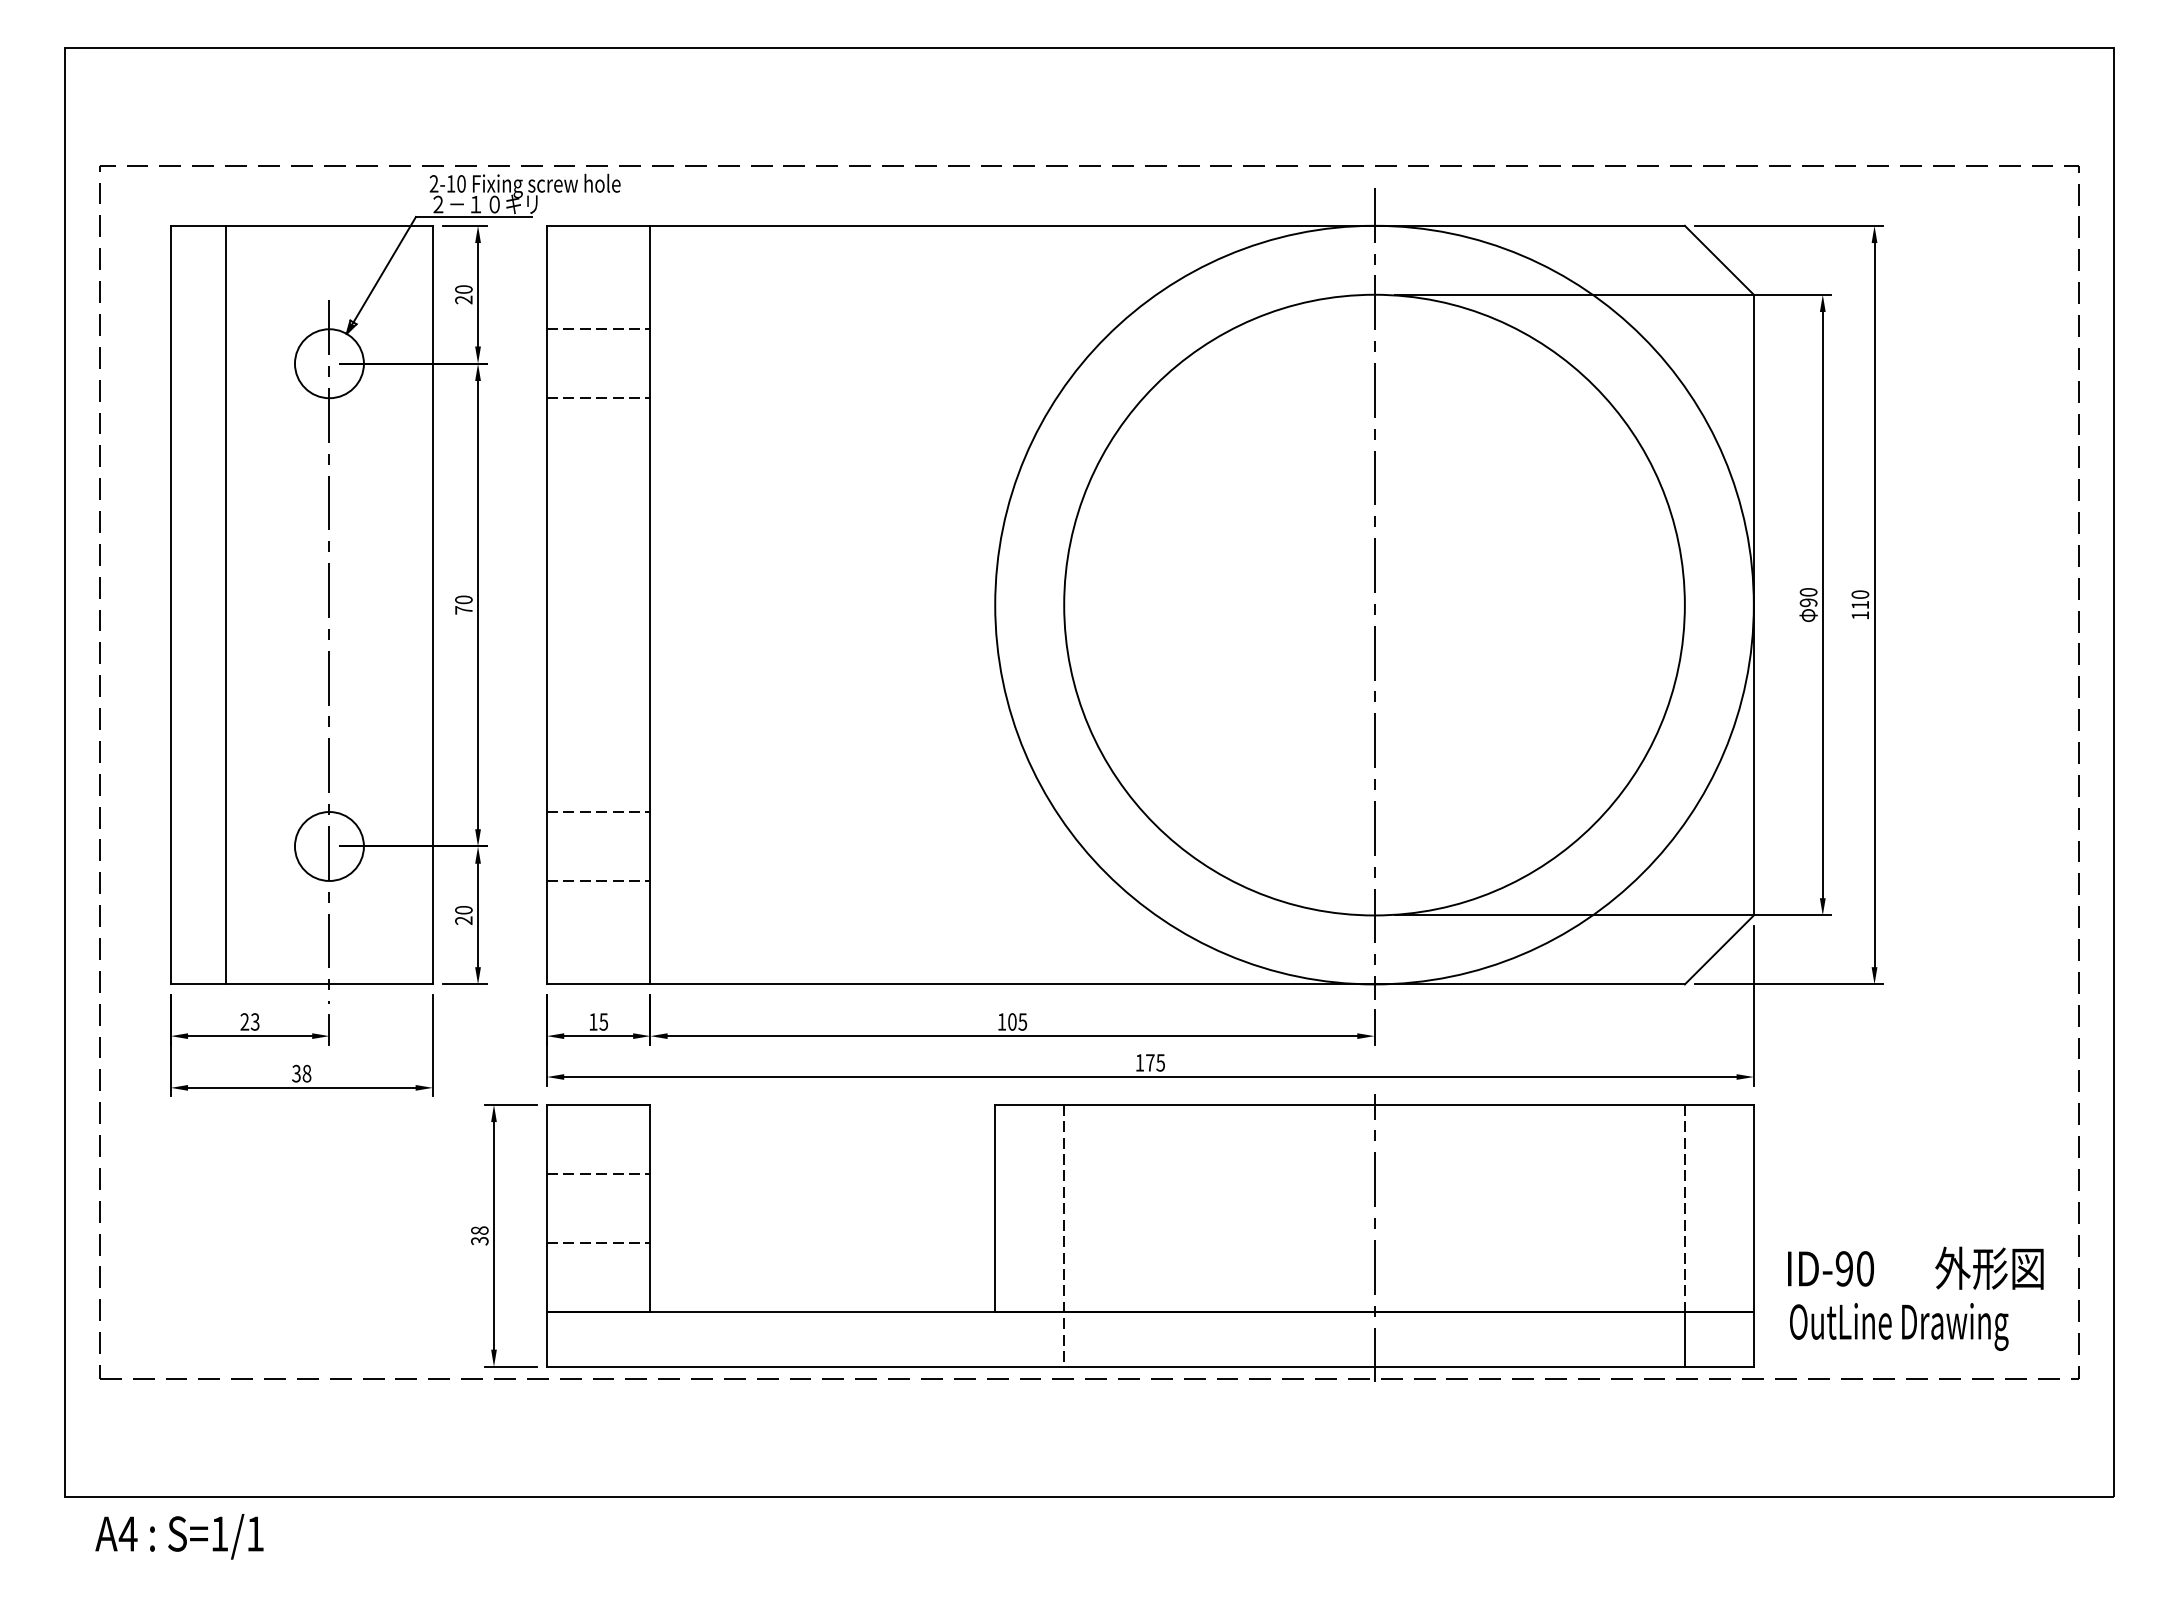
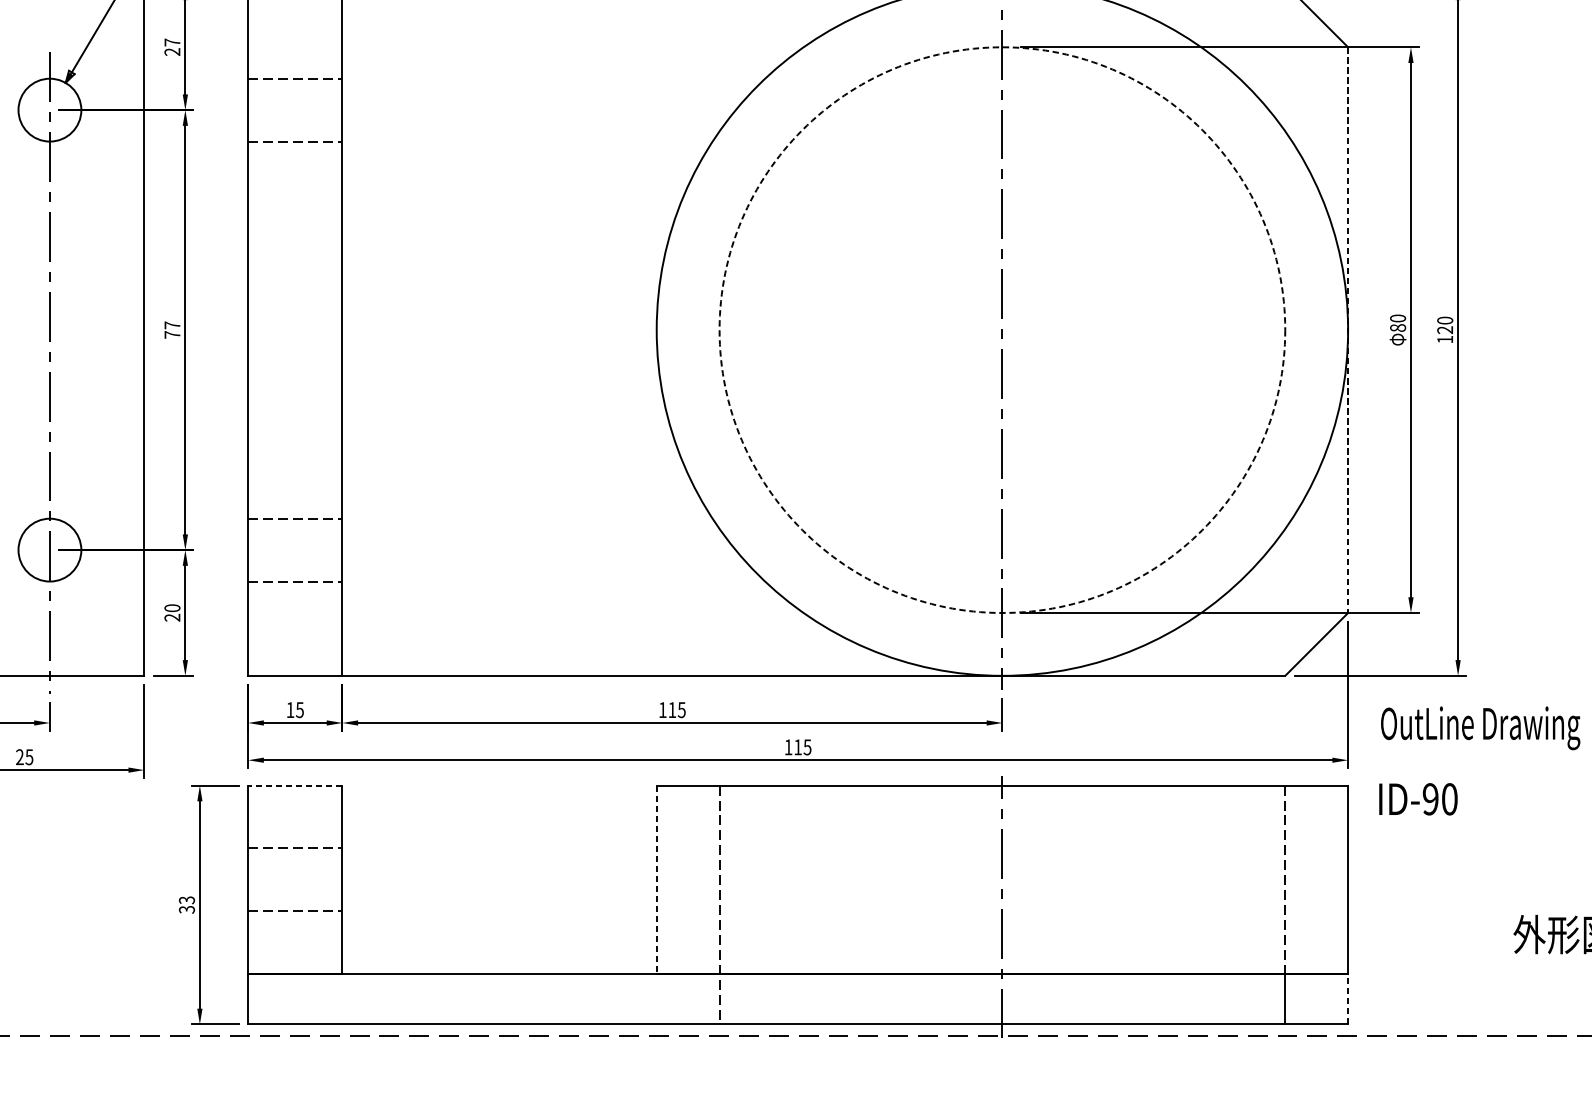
text: (463, 289) -> (172, 42), 20 -> 27
text: (463, 599) -> (172, 325), 70 -> 77
text: (1808, 602) -> (1397, 327), 90 -> 80
circle: (1374, 604) -> (1002, 329), solid -> dashed
text: (1859, 604) -> (1444, 329), 110 -> 120
line: (1753, 605) -> (1347, 330), solid -> dashed
text: (1012, 1021) -> (672, 709), 105 -> 115
text: (1150, 1062) -> (798, 747), 175 -> 115
text: (301, 1073) -> (24, 757), 38 -> 25
line: (598, 1104) -> (295, 785), solid -> dashed
line: (995, 1208) -> (656, 880), solid -> dashed
text: (479, 1230) -> (186, 900), 38 -> 33
text: (1830, 1268) -> (1417, 798), moved
text: (1899, 1326) -> (1480, 727), moved
line: (1753, 1339) -> (1347, 999), solid -> dashed

